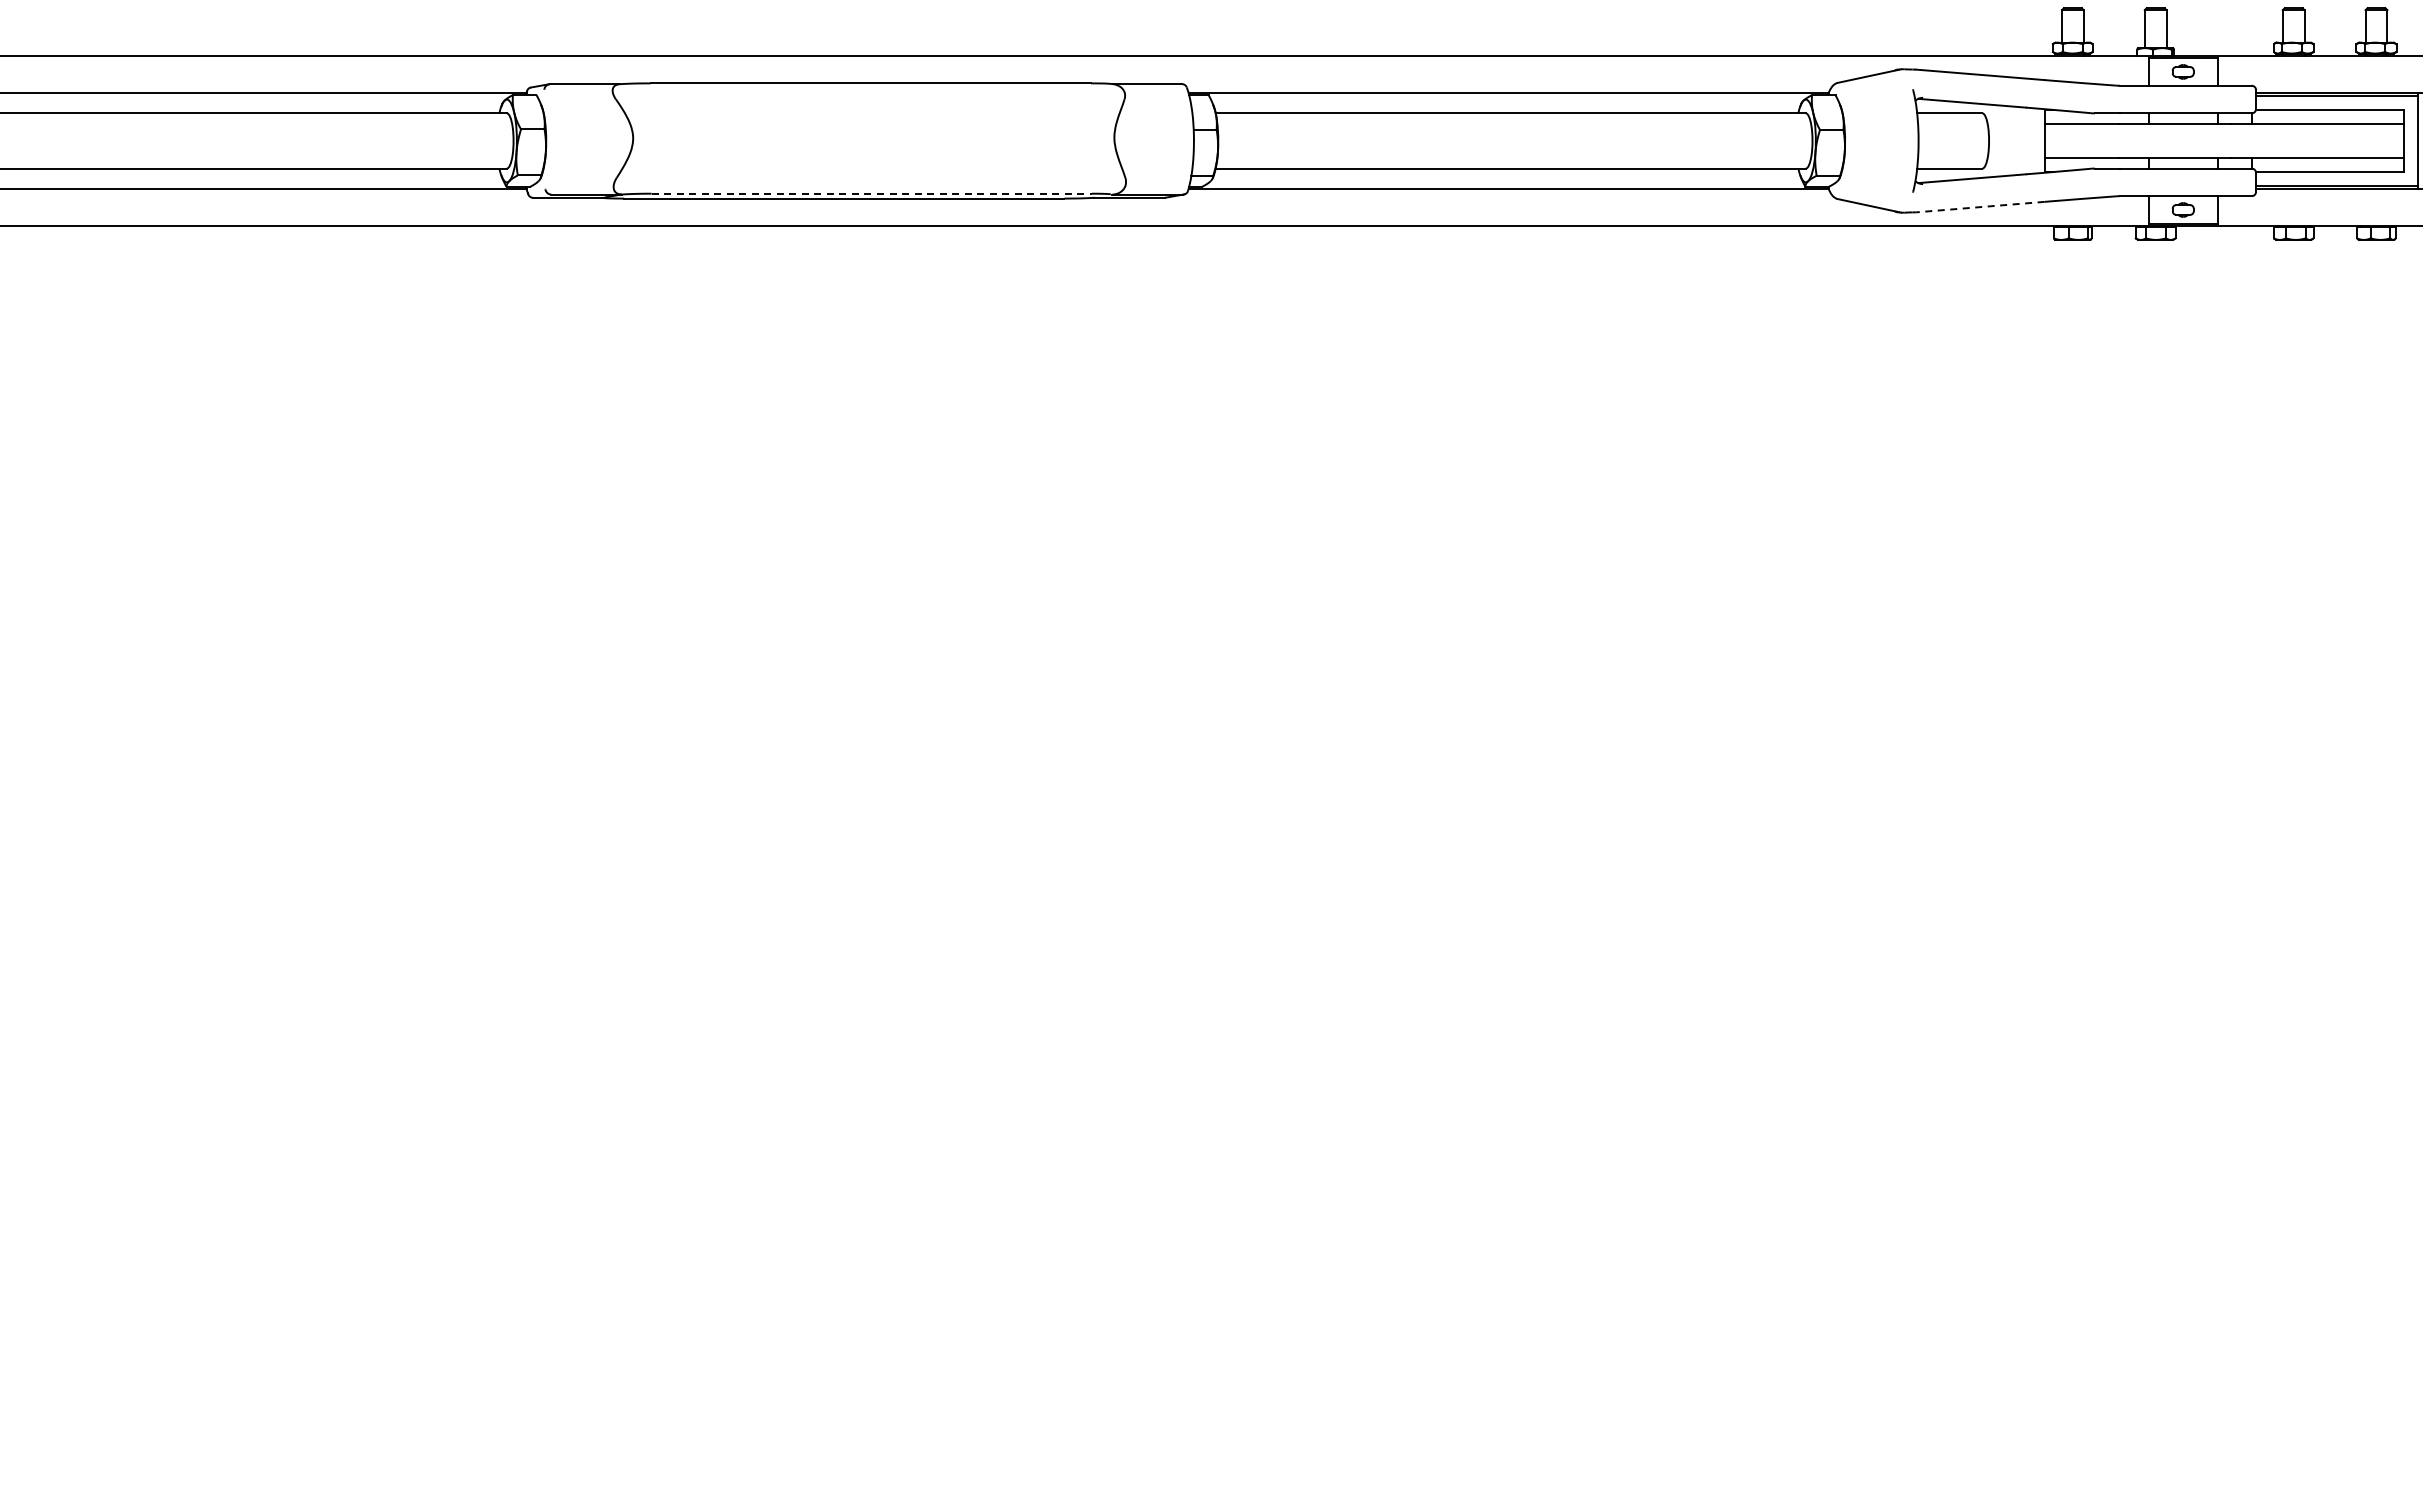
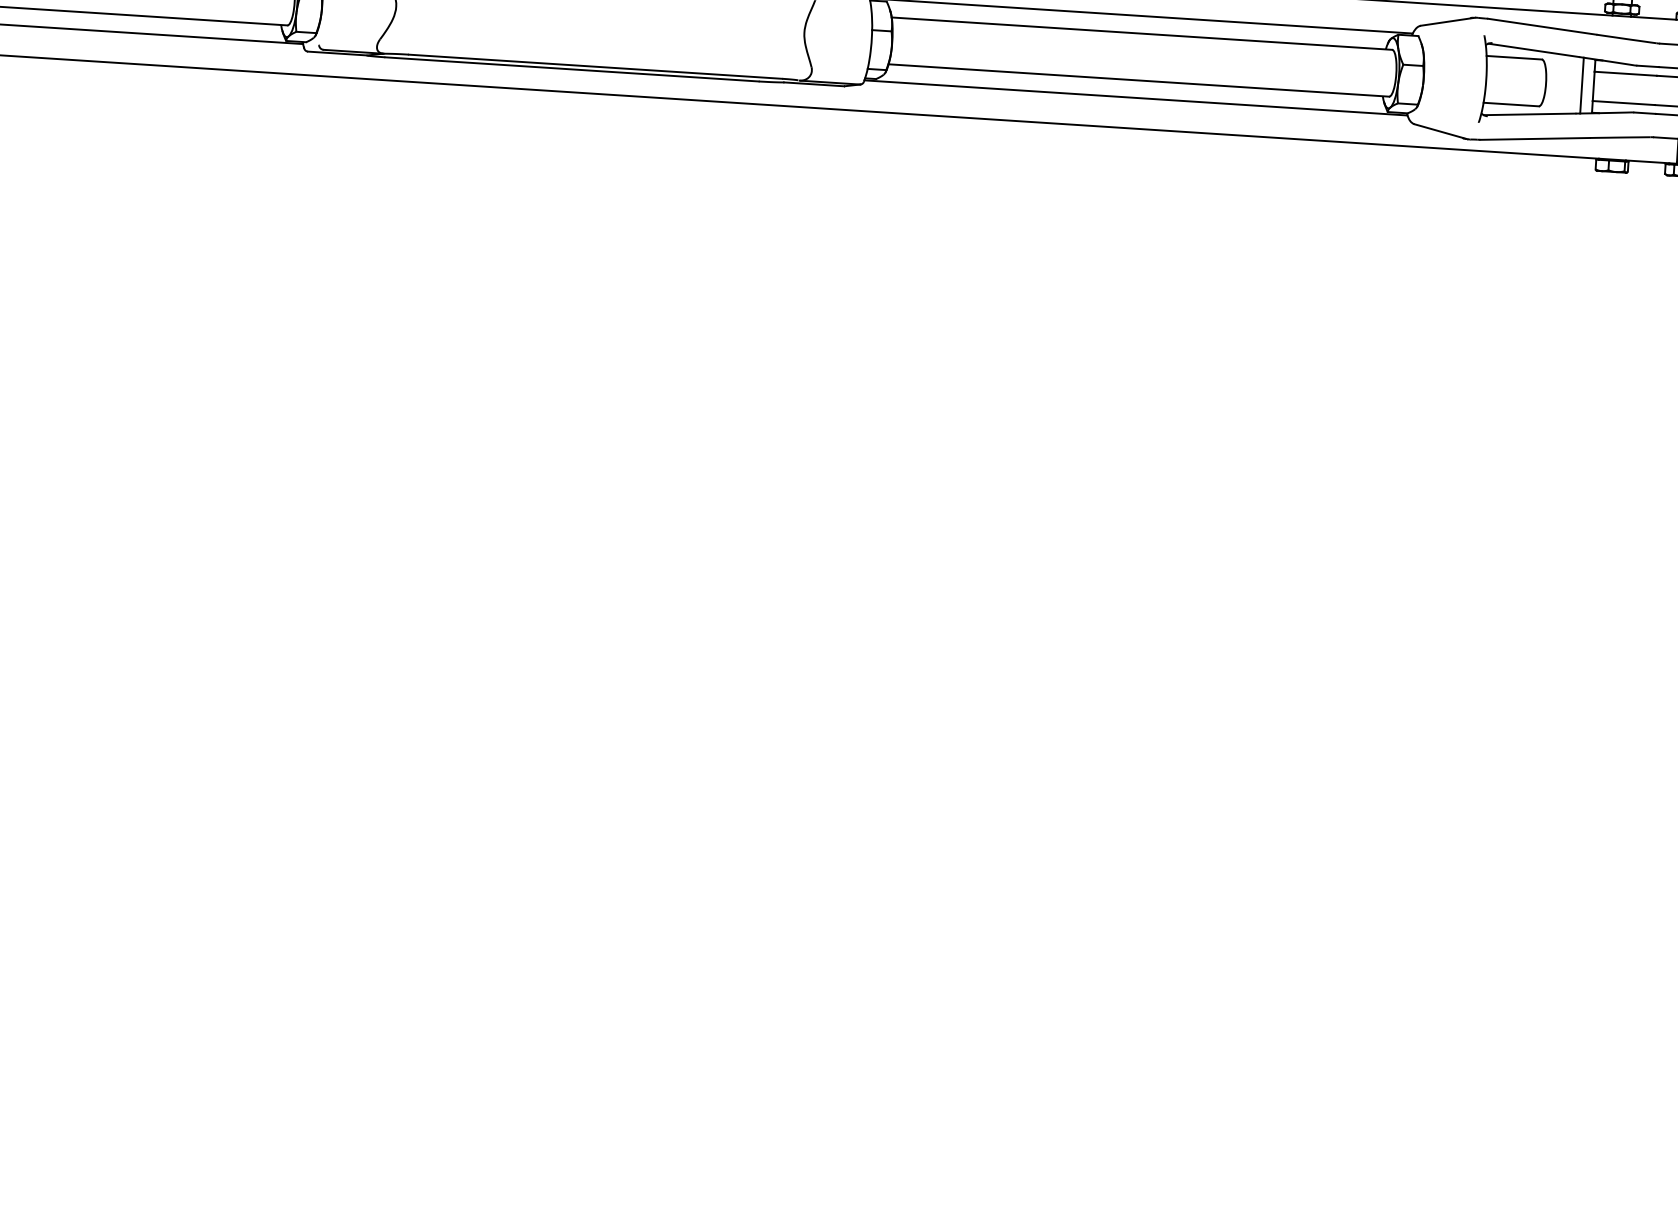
line: (2031, 140) -> (1582, 85), added
line: (872, 193) -> (596, 66), dashed -> solid
line: (1979, 207) -> (1534, 139), dashed -> solid

